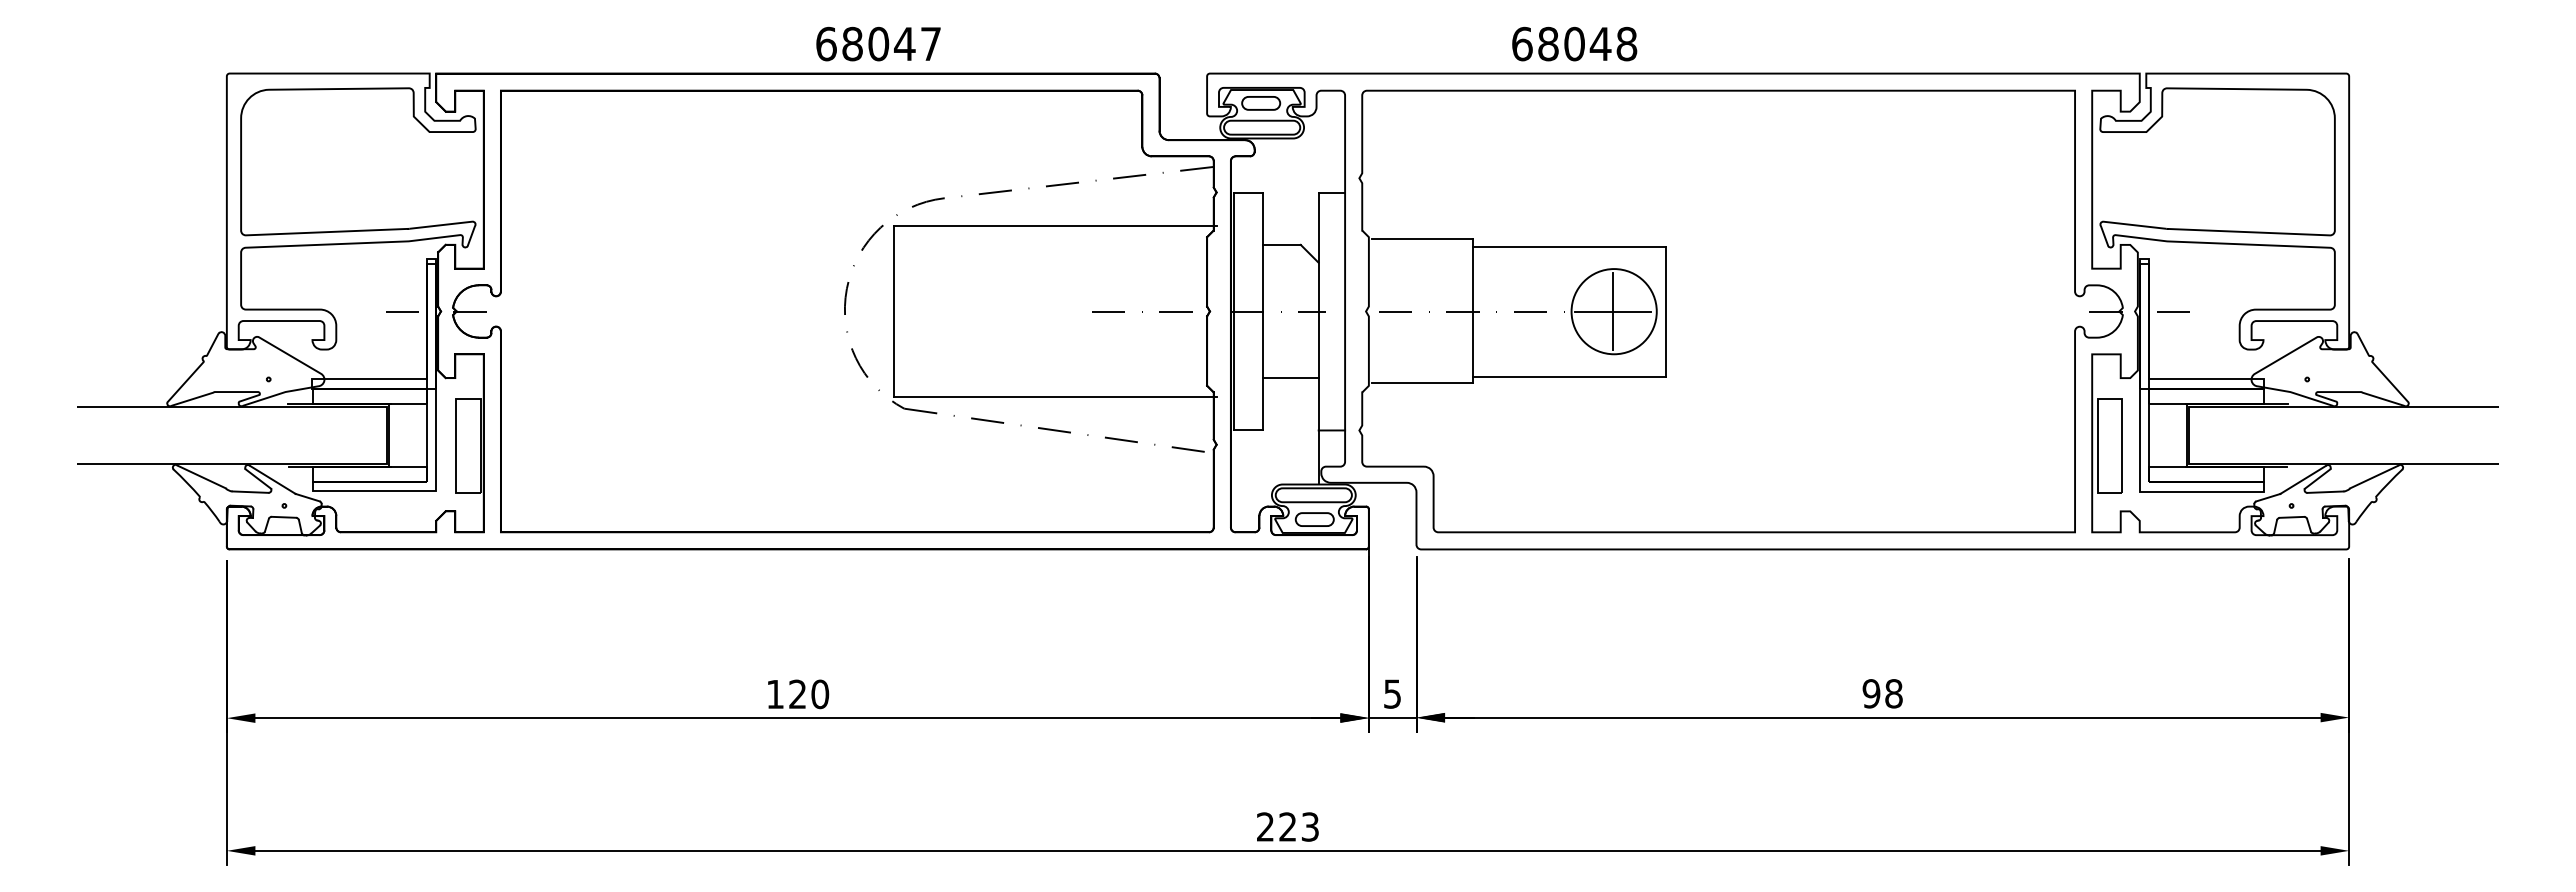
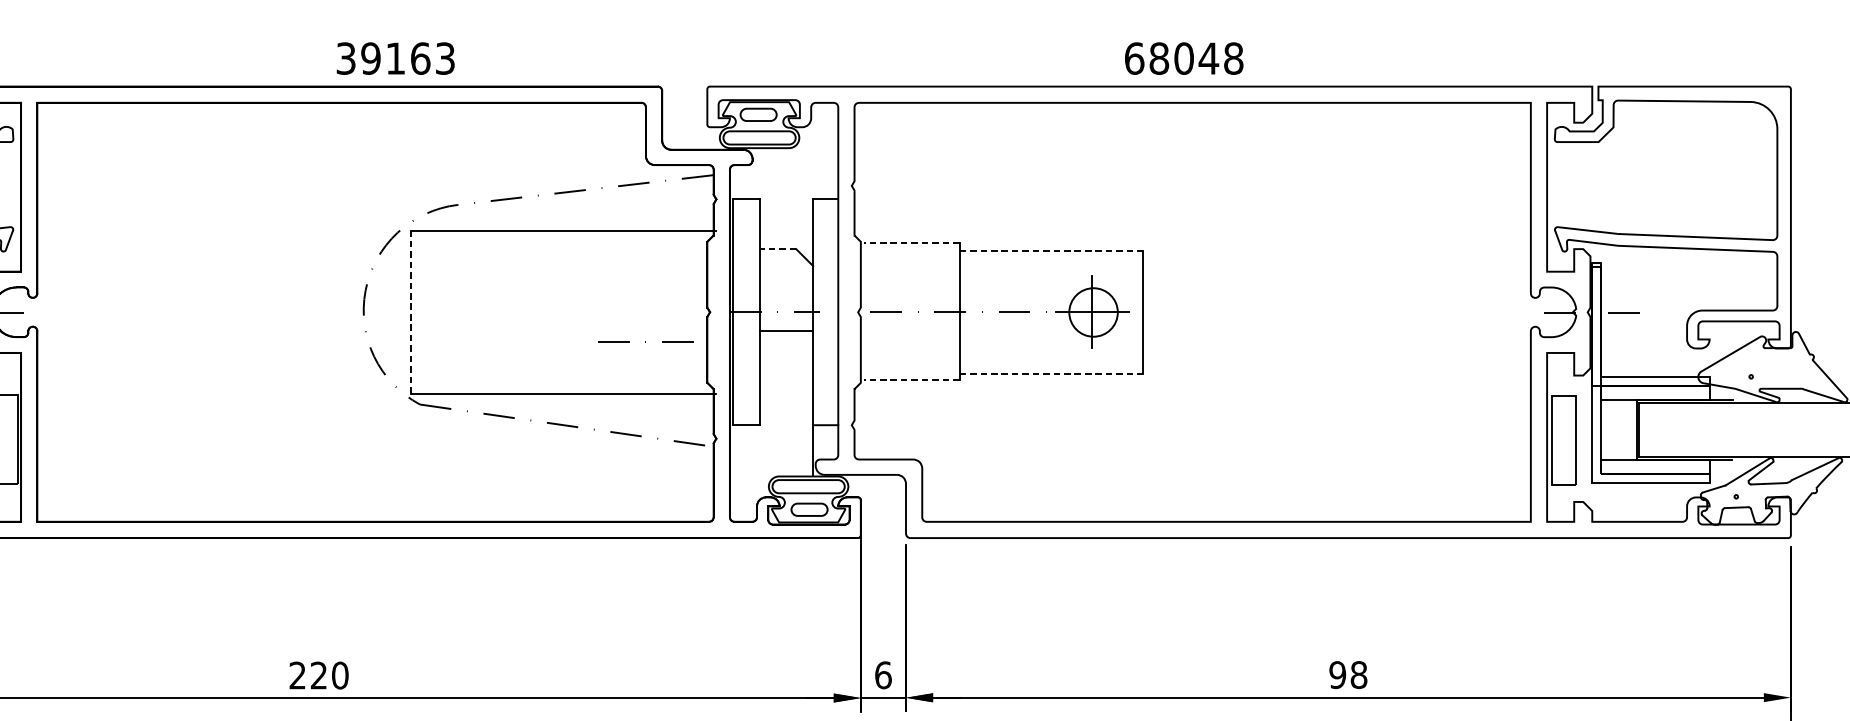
text: (878, 43) -> (395, 58), 68047 -> 39163
text: (1574, 43) -> (1184, 58), moved
line: (1422, 238) -> (911, 243), solid -> dashed
line: (1281, 244) -> (777, 248), solid -> dashed
line: (1569, 246) -> (1051, 250), solid -> dashed
line: (894, 311) -> (410, 312), solid -> dashed
line: (1142, 311) -> (646, 341), moved
circle: (1613, 311) -> (1092, 312), size x0.6
line: (1569, 376) -> (1051, 374), solid -> dashed
line: (1290, 378) -> (786, 331), moved
line: (1422, 382) -> (911, 379), solid -> dashed
text: (774, 693) -> (296, 674), 120 -> 220
text: (1392, 693) -> (883, 674), 5 -> 6

